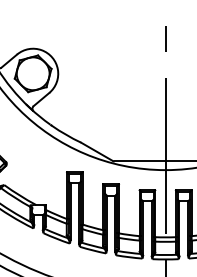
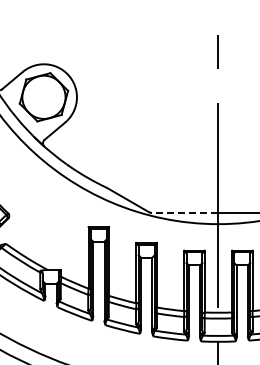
line: (139, 161) -> (184, 212), solid -> dashed

